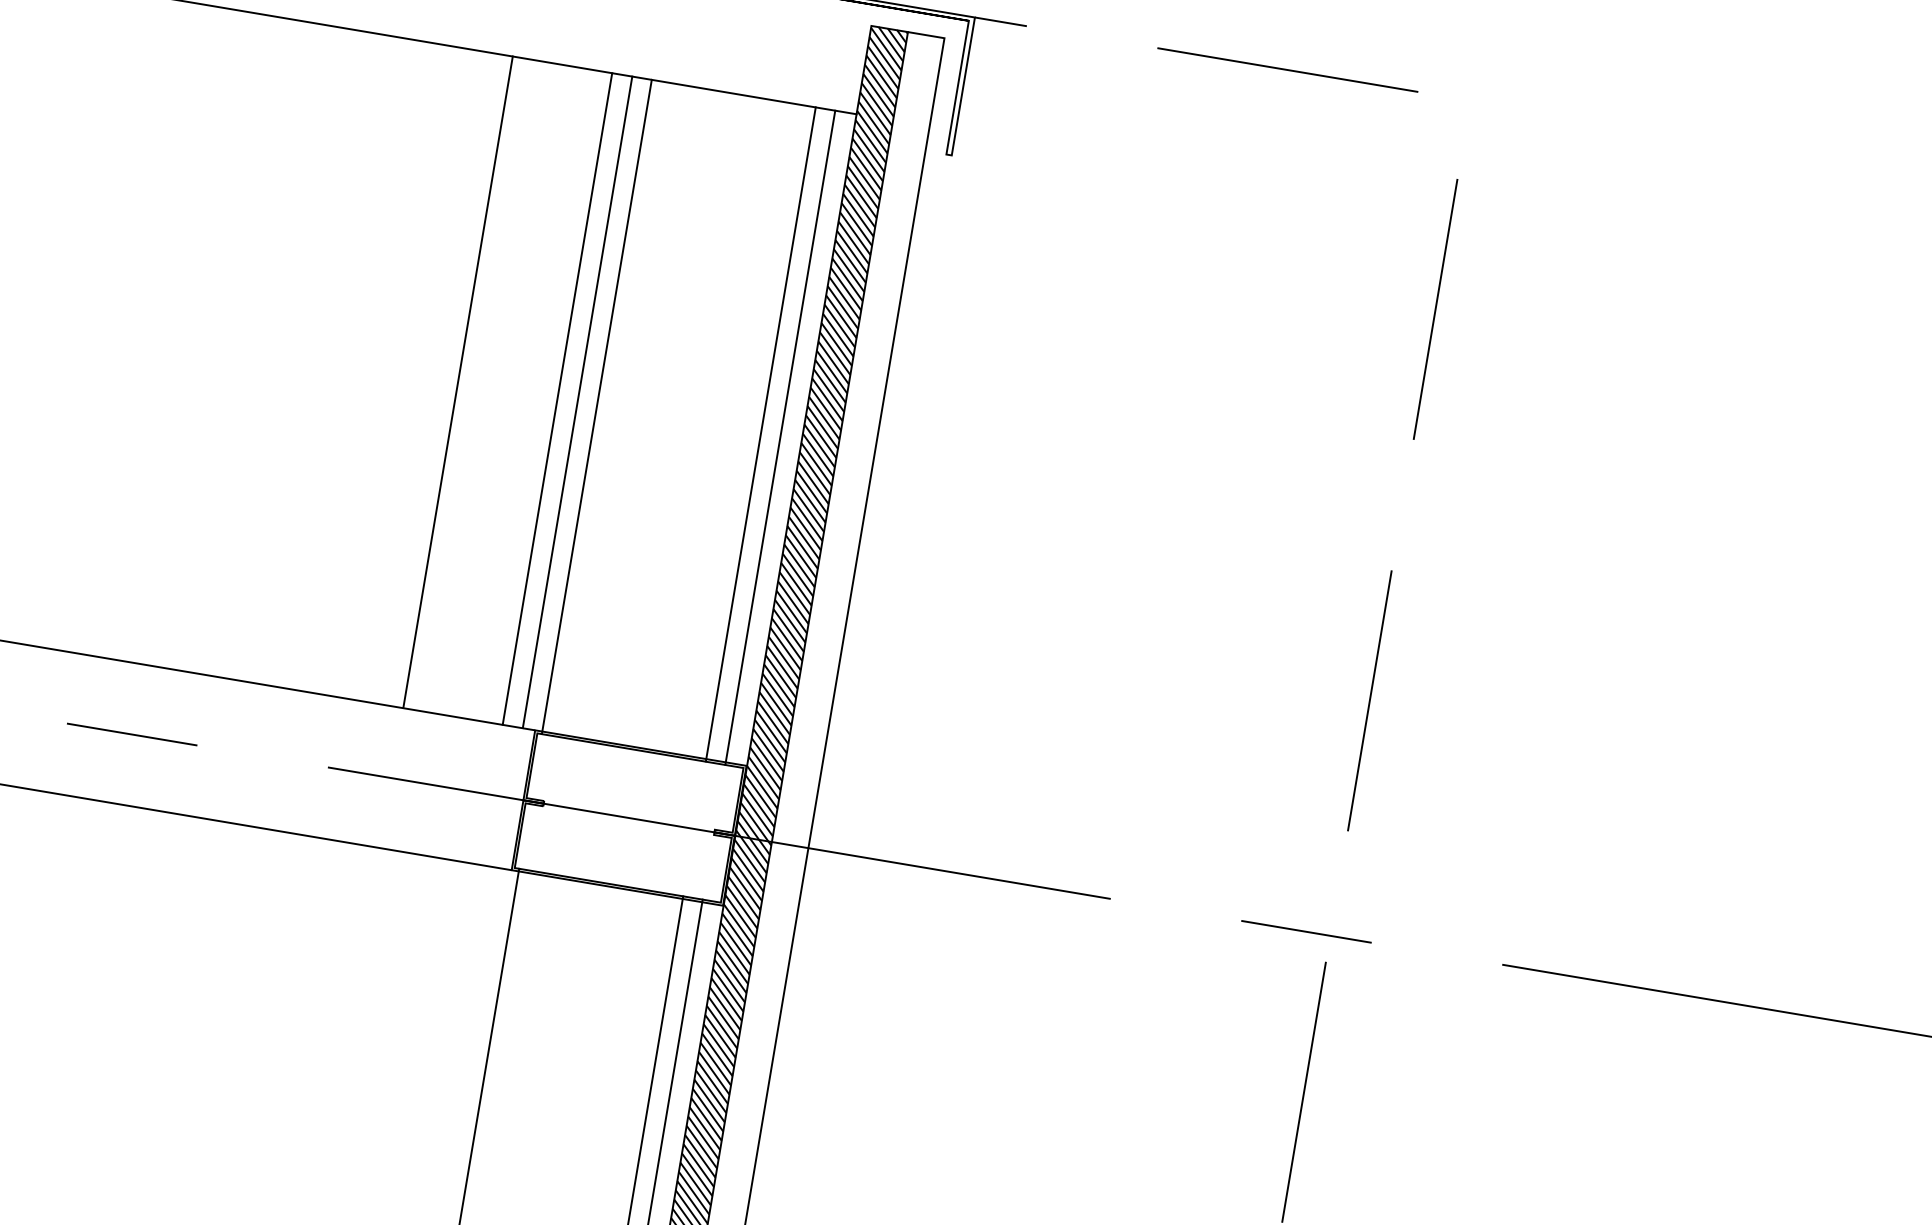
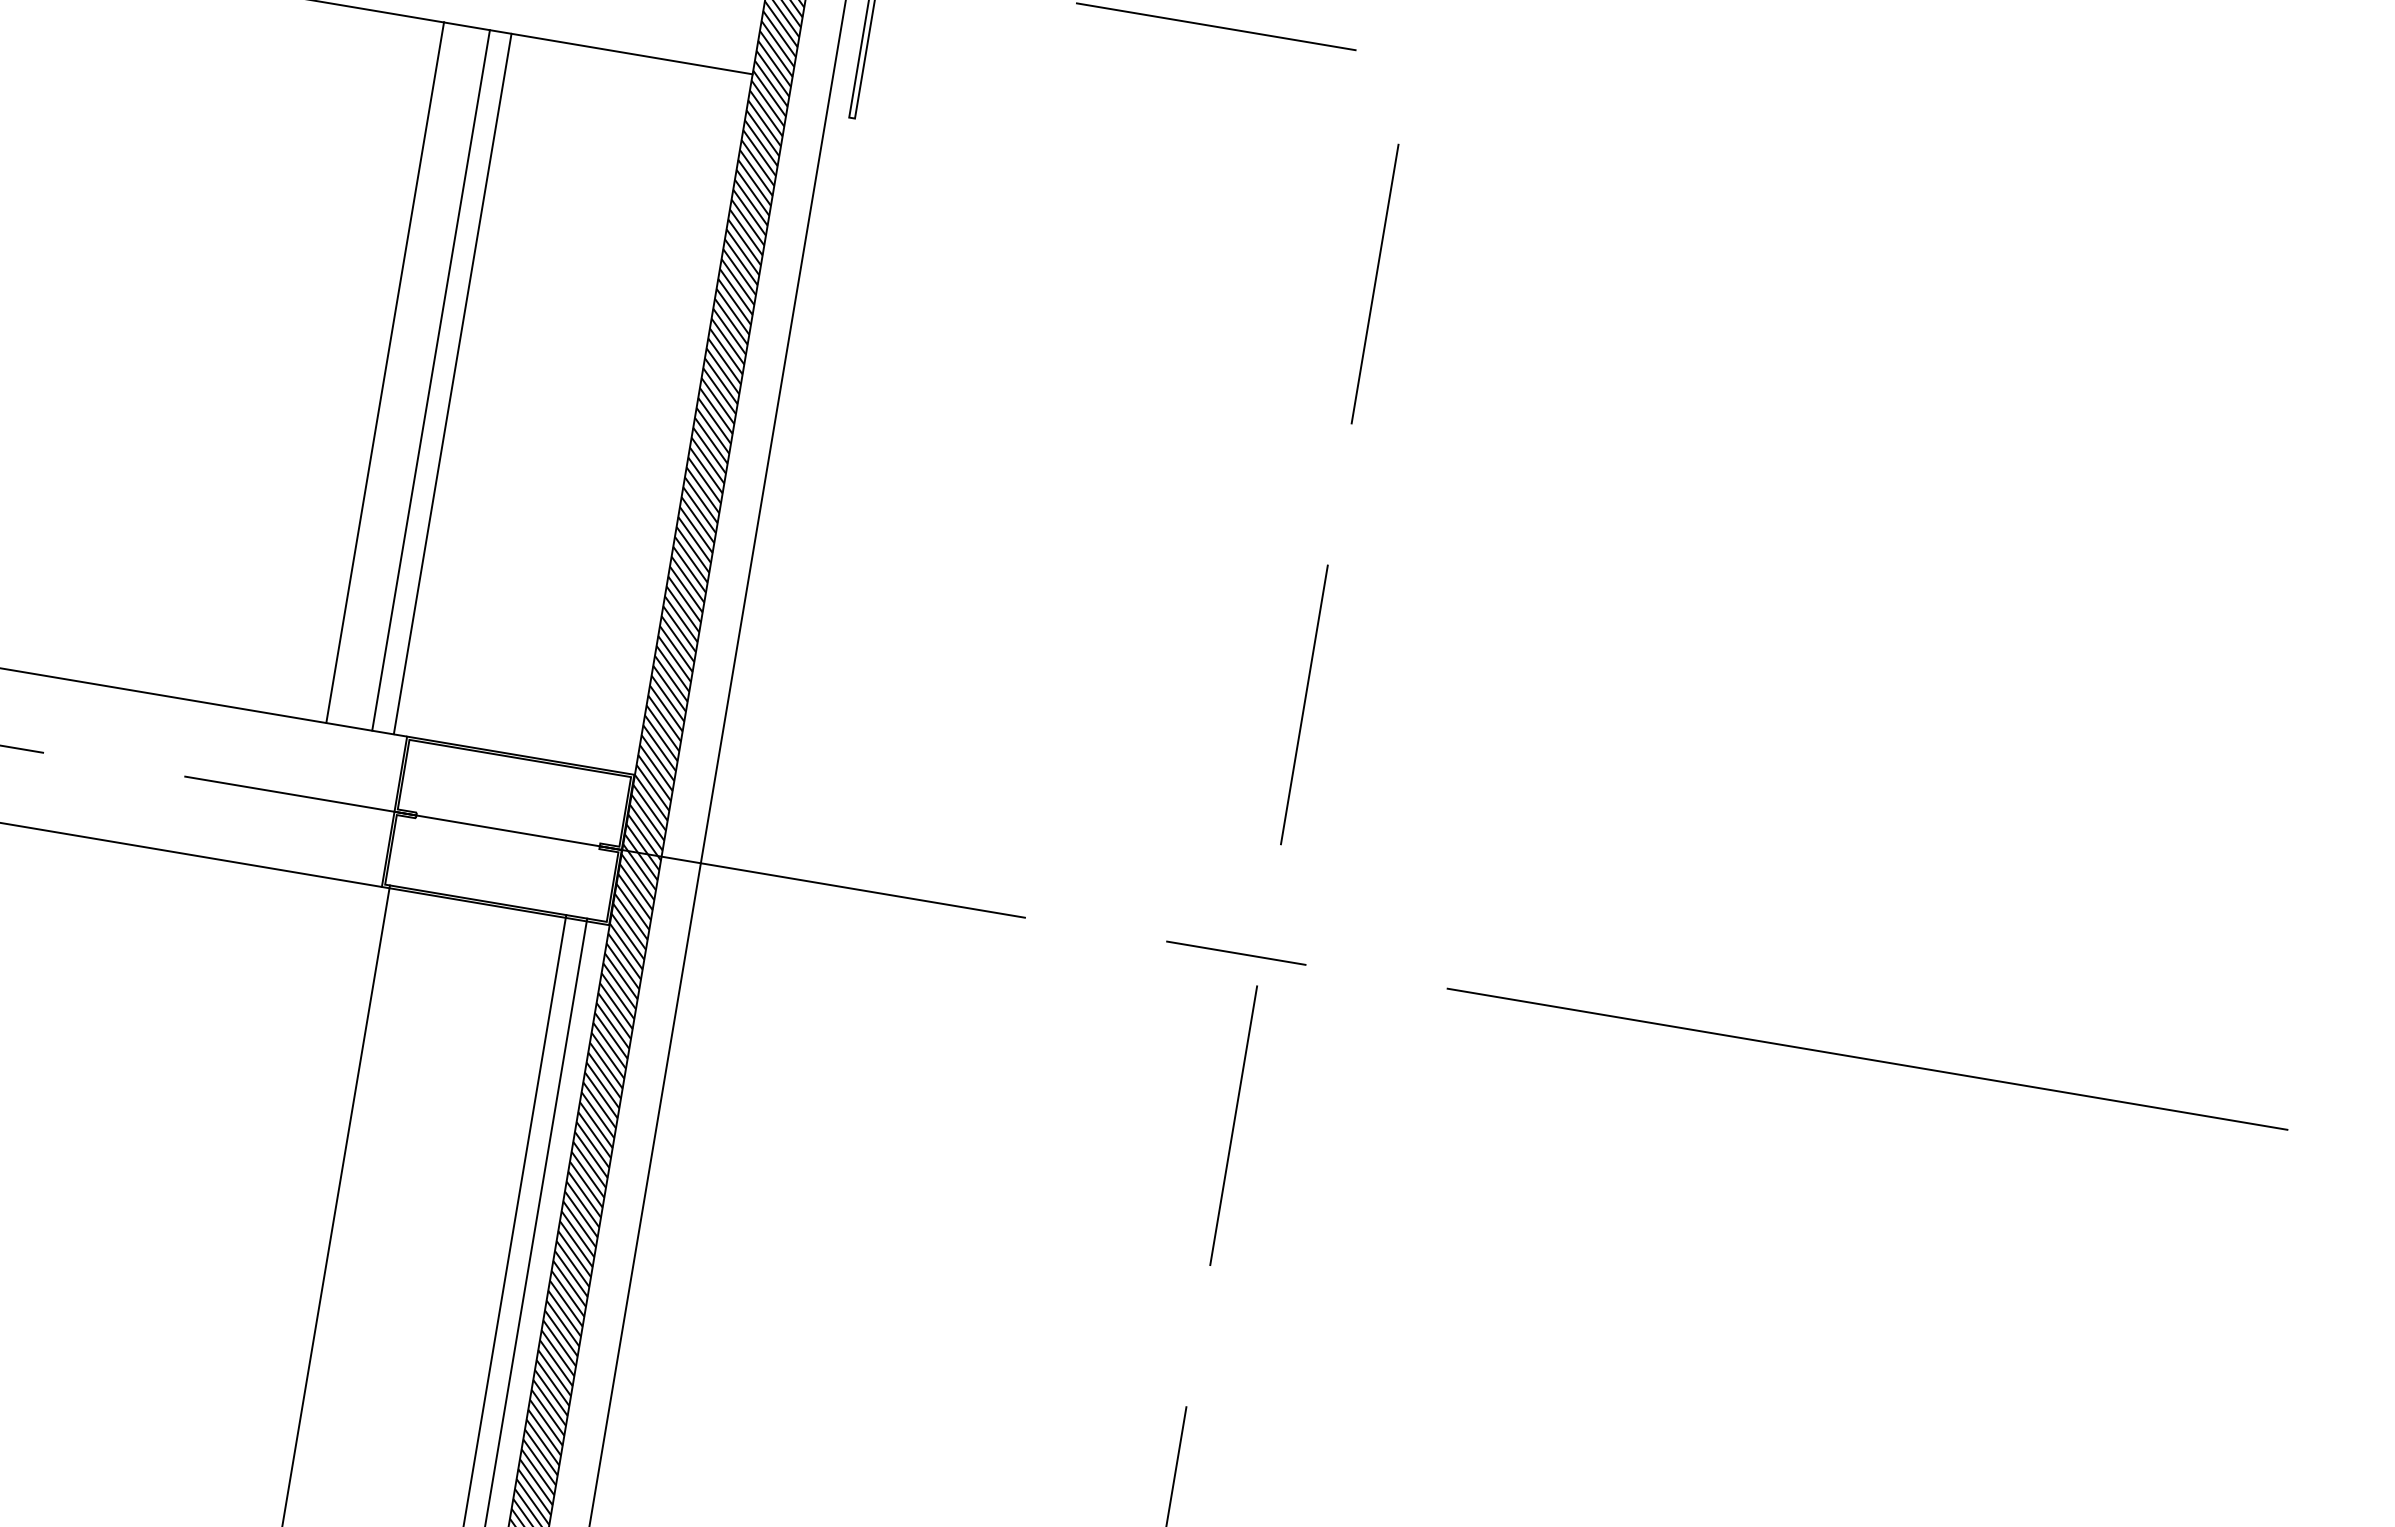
line: (458, 382) -> (385, 372), moved
line: (596, 406) -> (473, 388), removed
line: (760, 434) -> (649, 418), removed
line: (780, 437) -> (670, 421), removed

